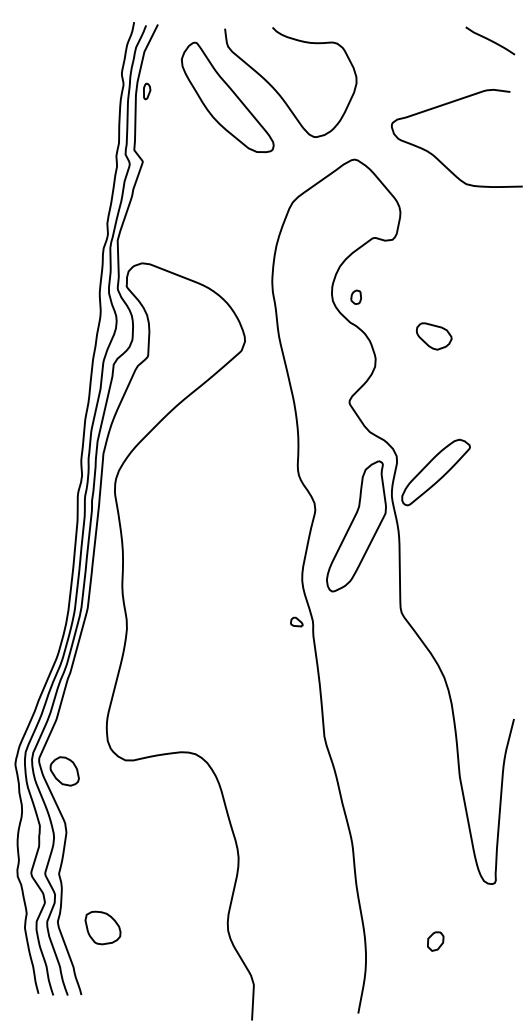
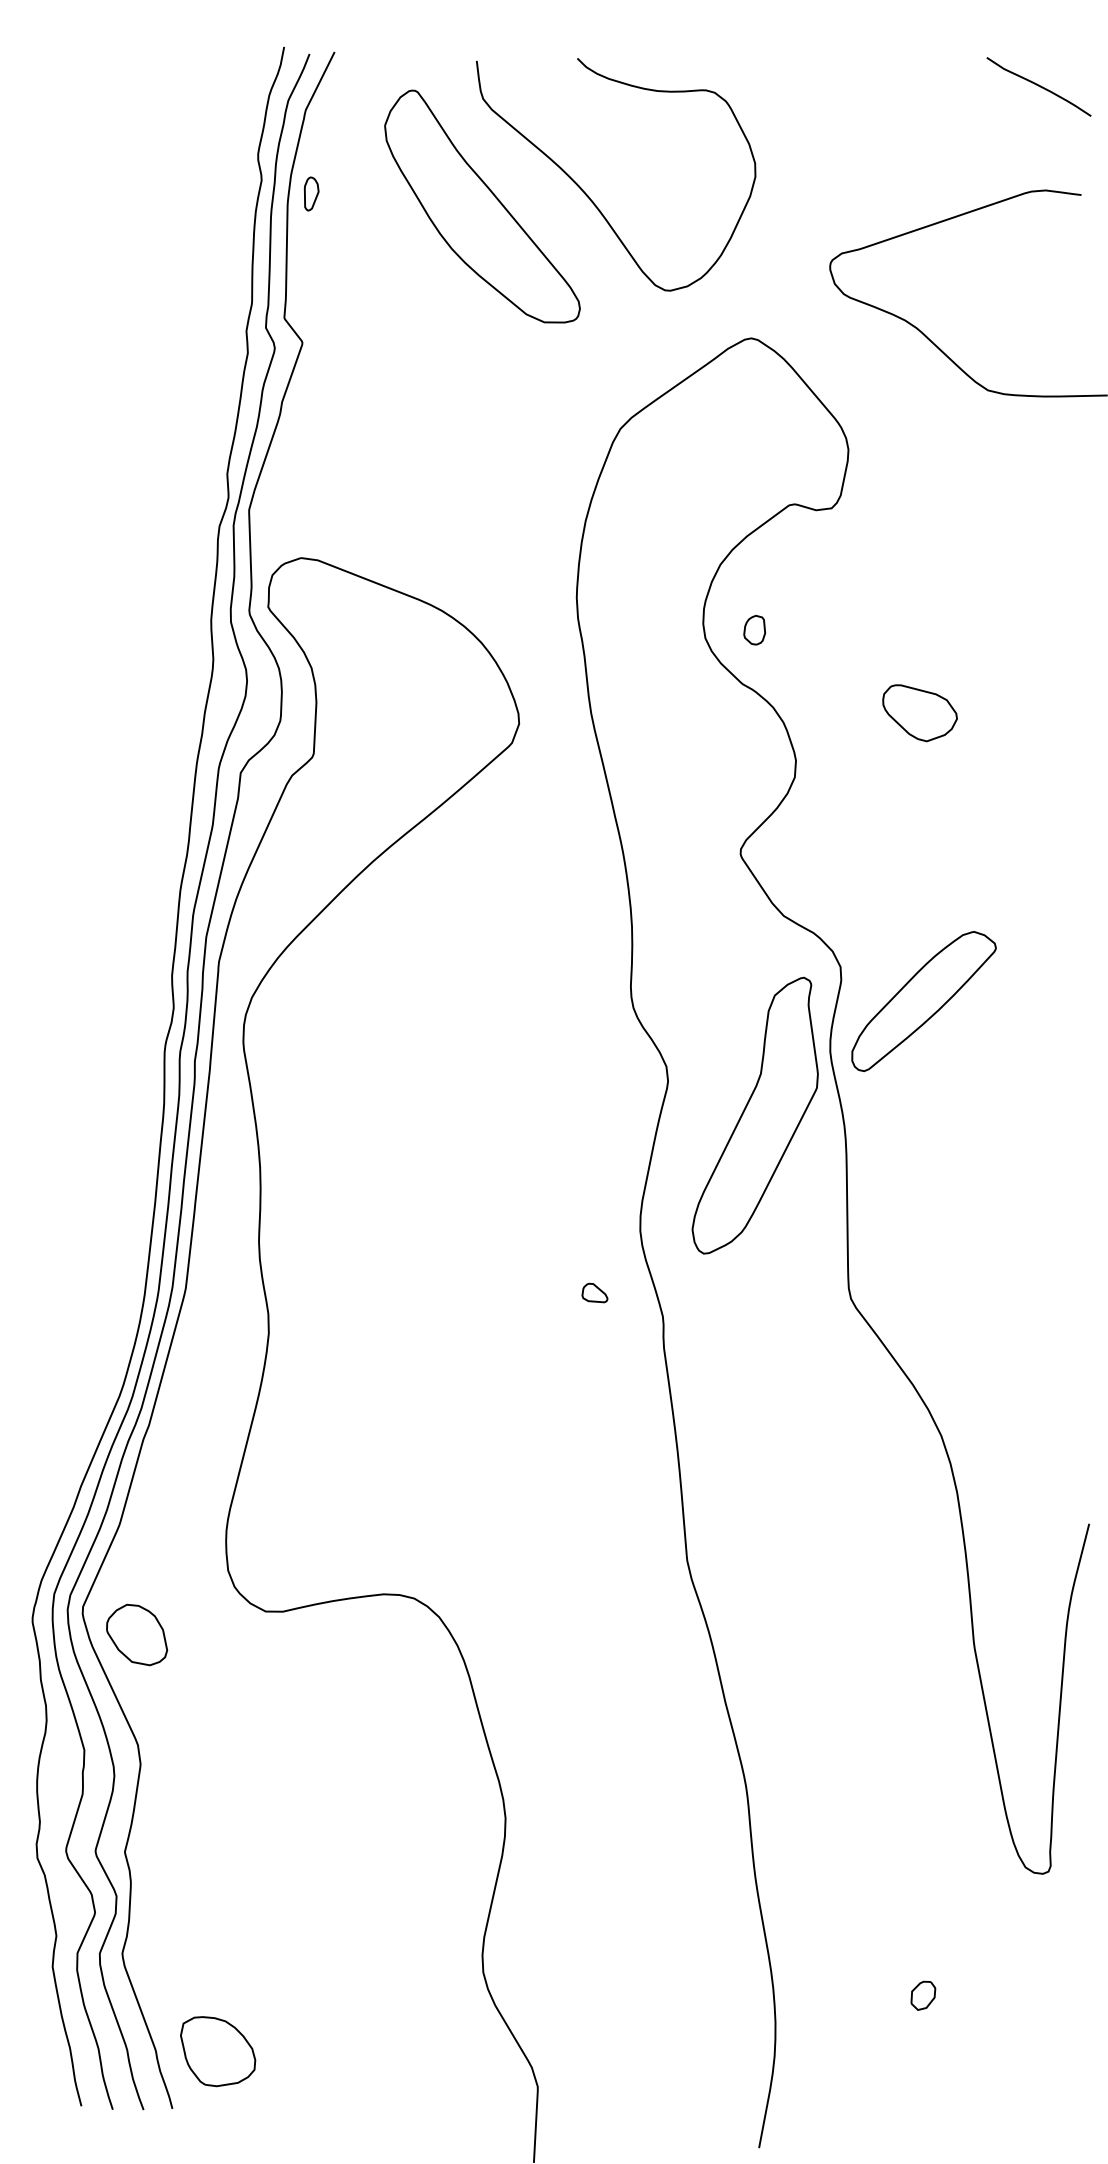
part: (296, 621) -> (594, 1291), moved
part: (102, 927) -> (217, 2050), moved
part: (435, 941) -> (922, 1995), size x0.71

